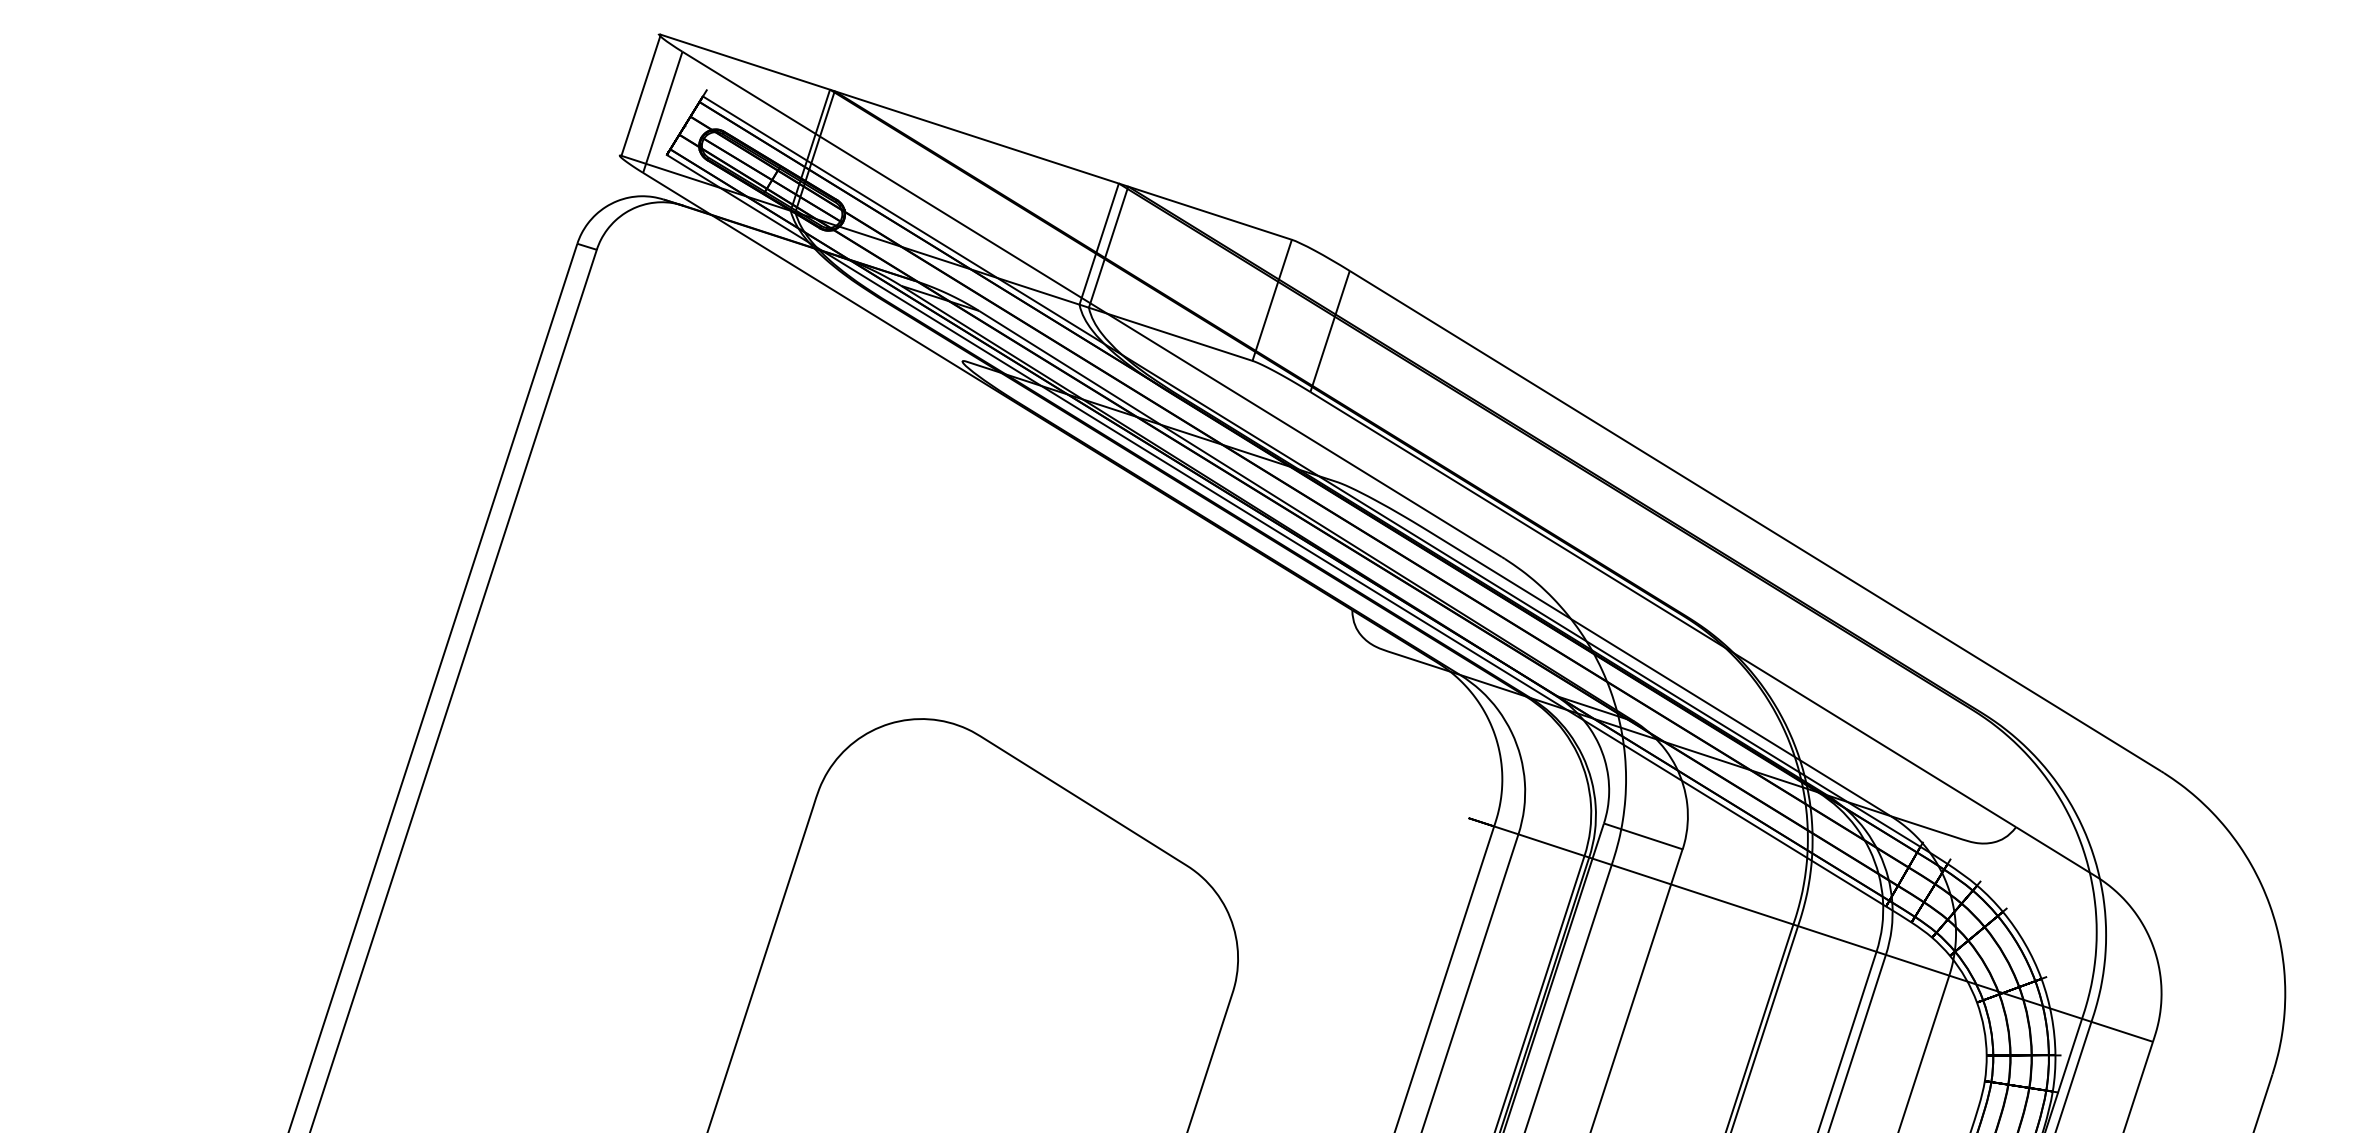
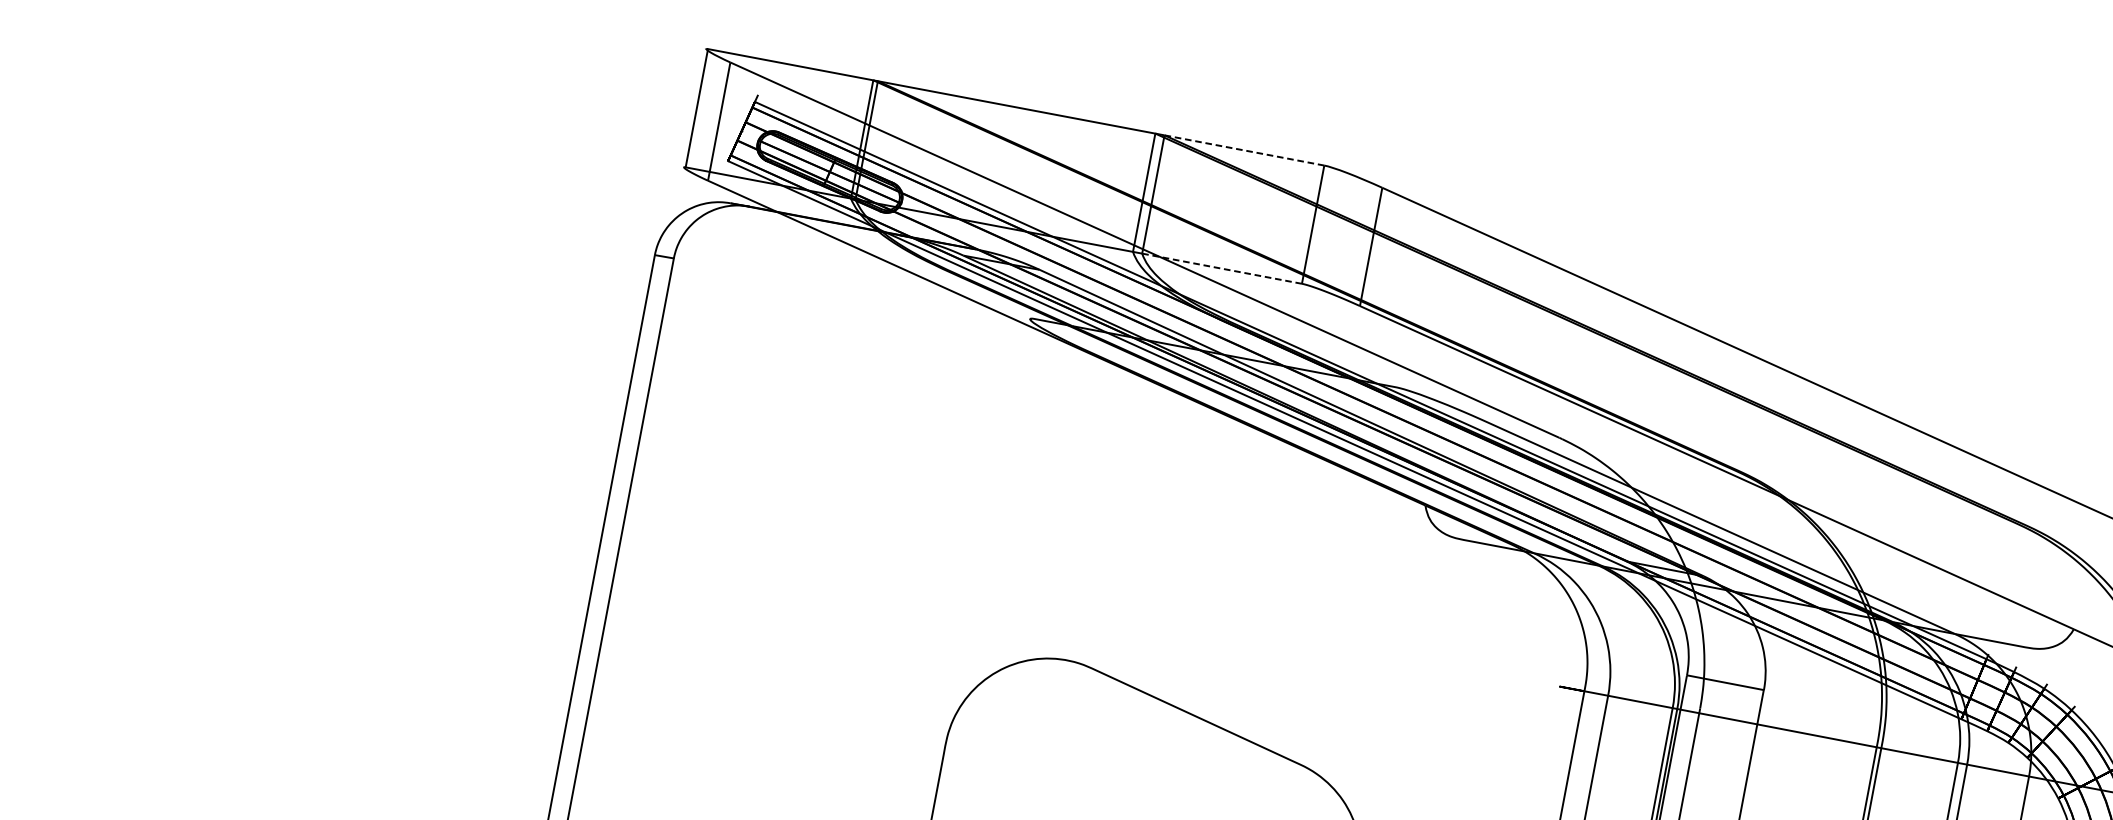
line: (1209, 213) -> (1243, 150), solid -> dashed
line: (1170, 334) -> (1221, 268), solid -> dashed

